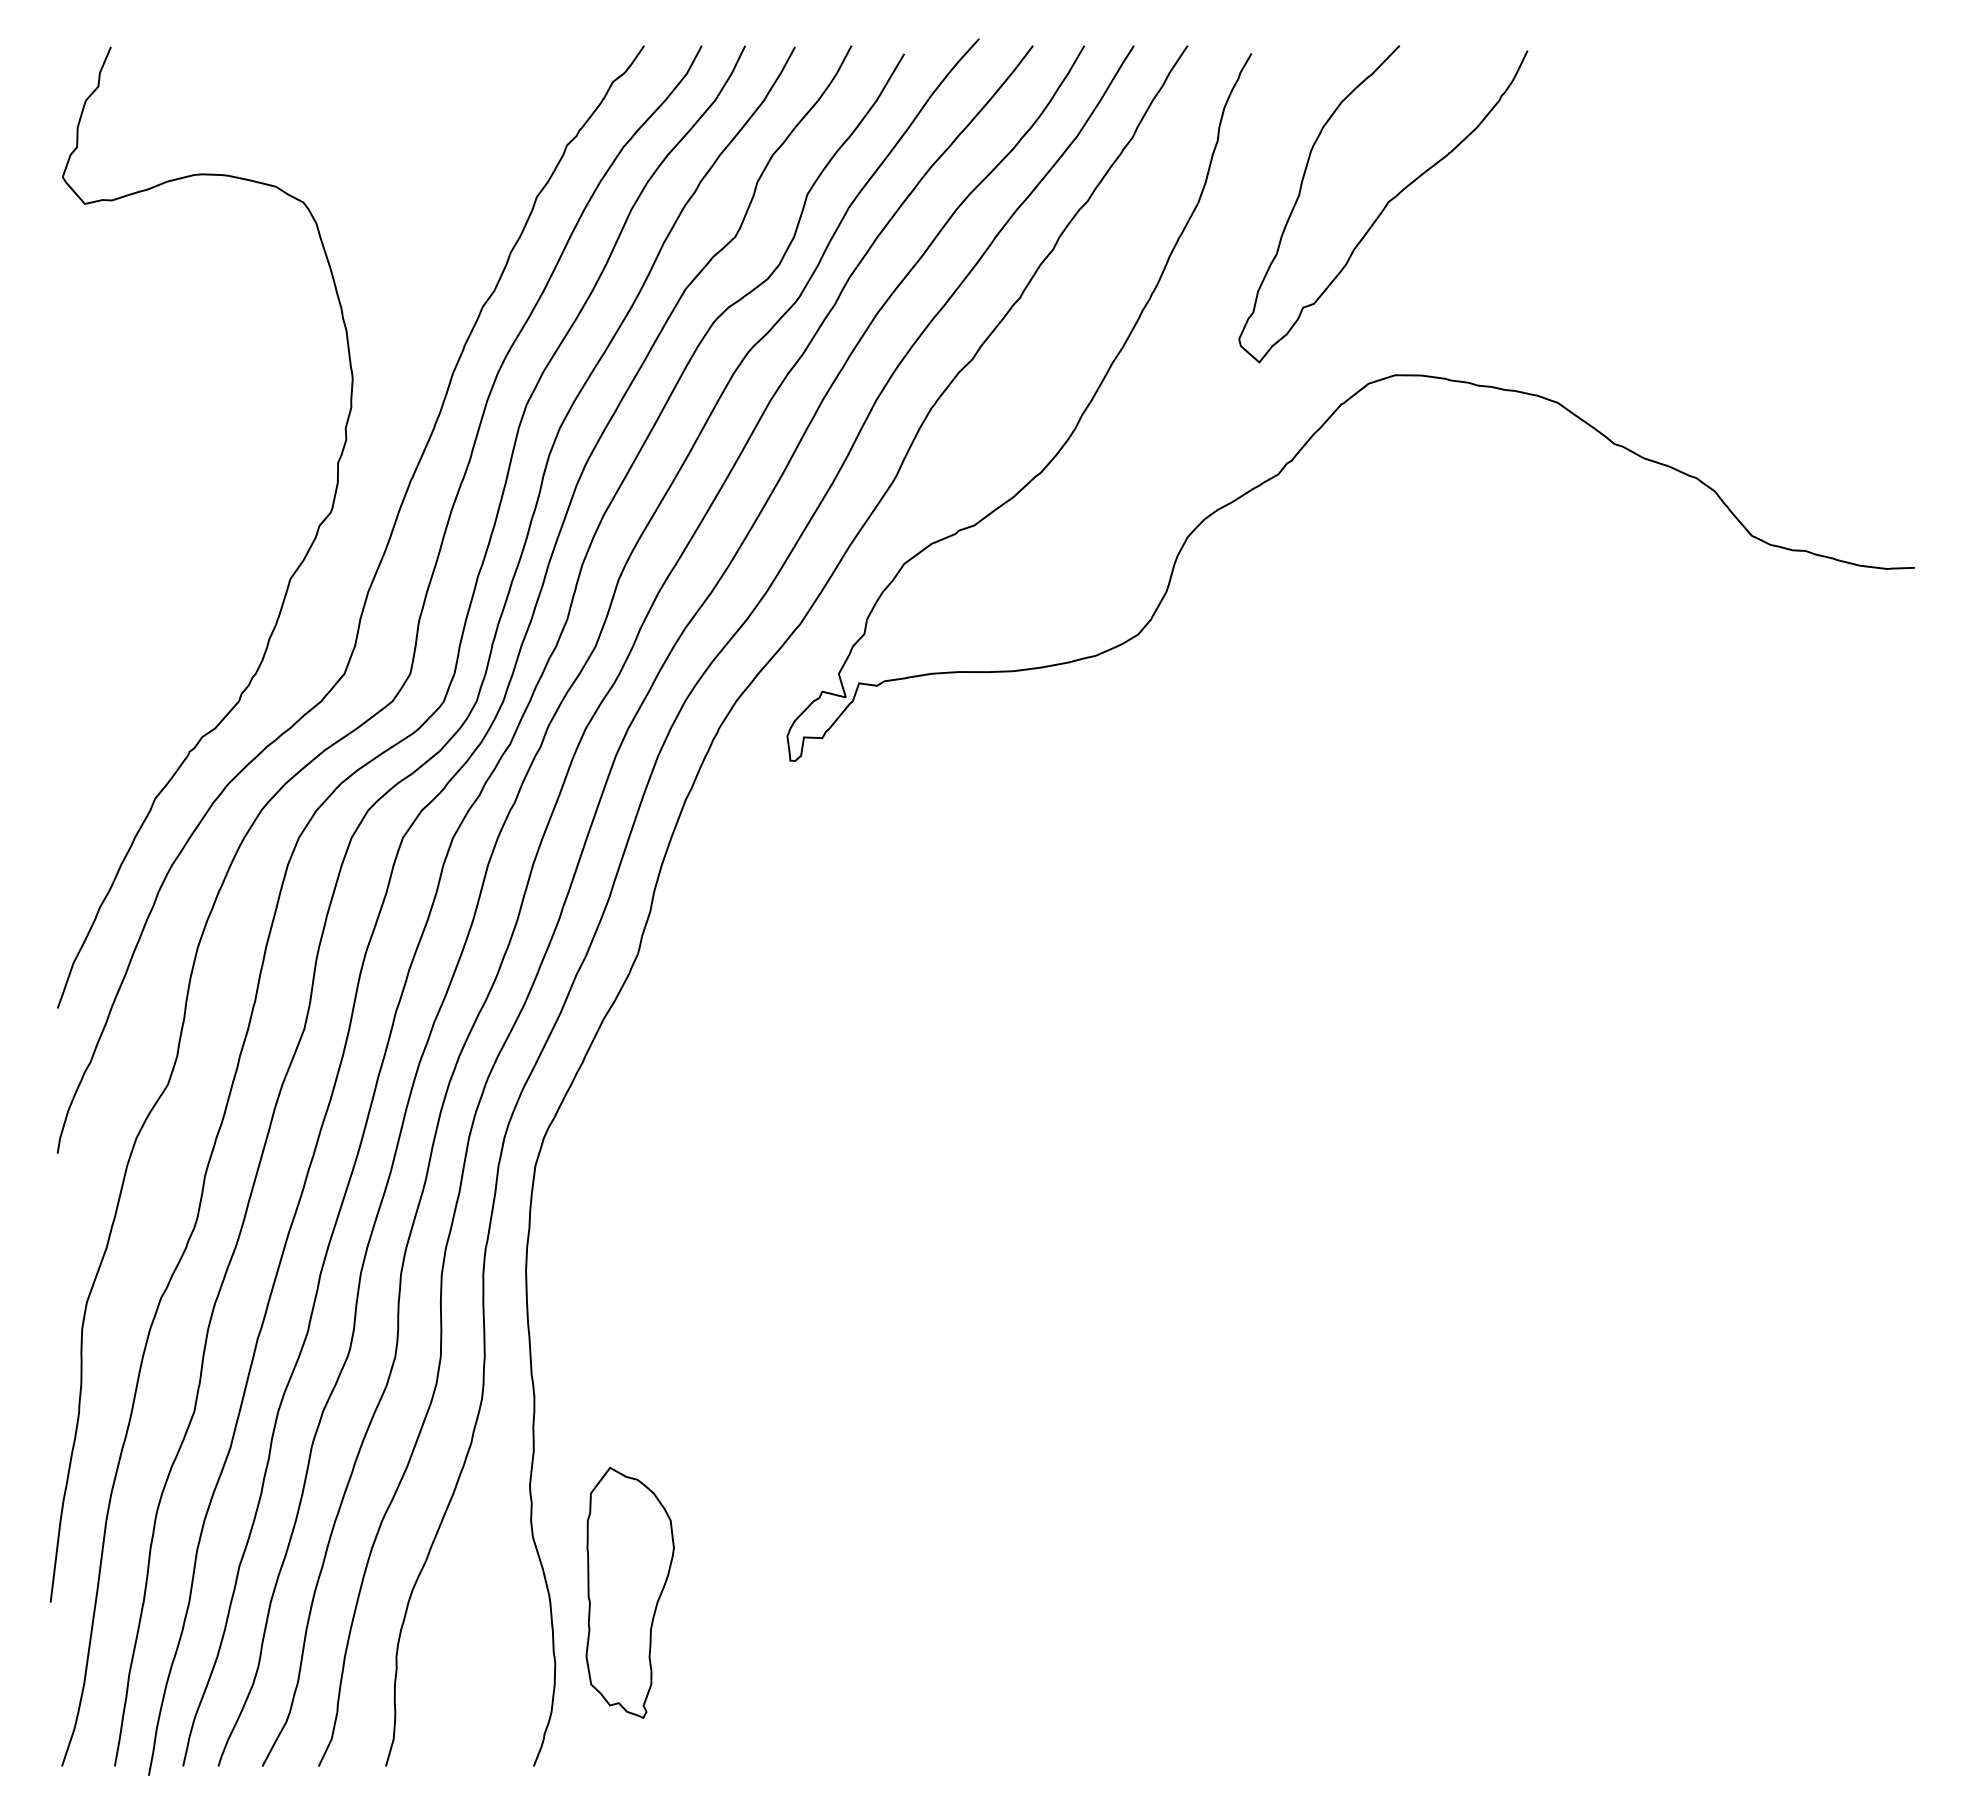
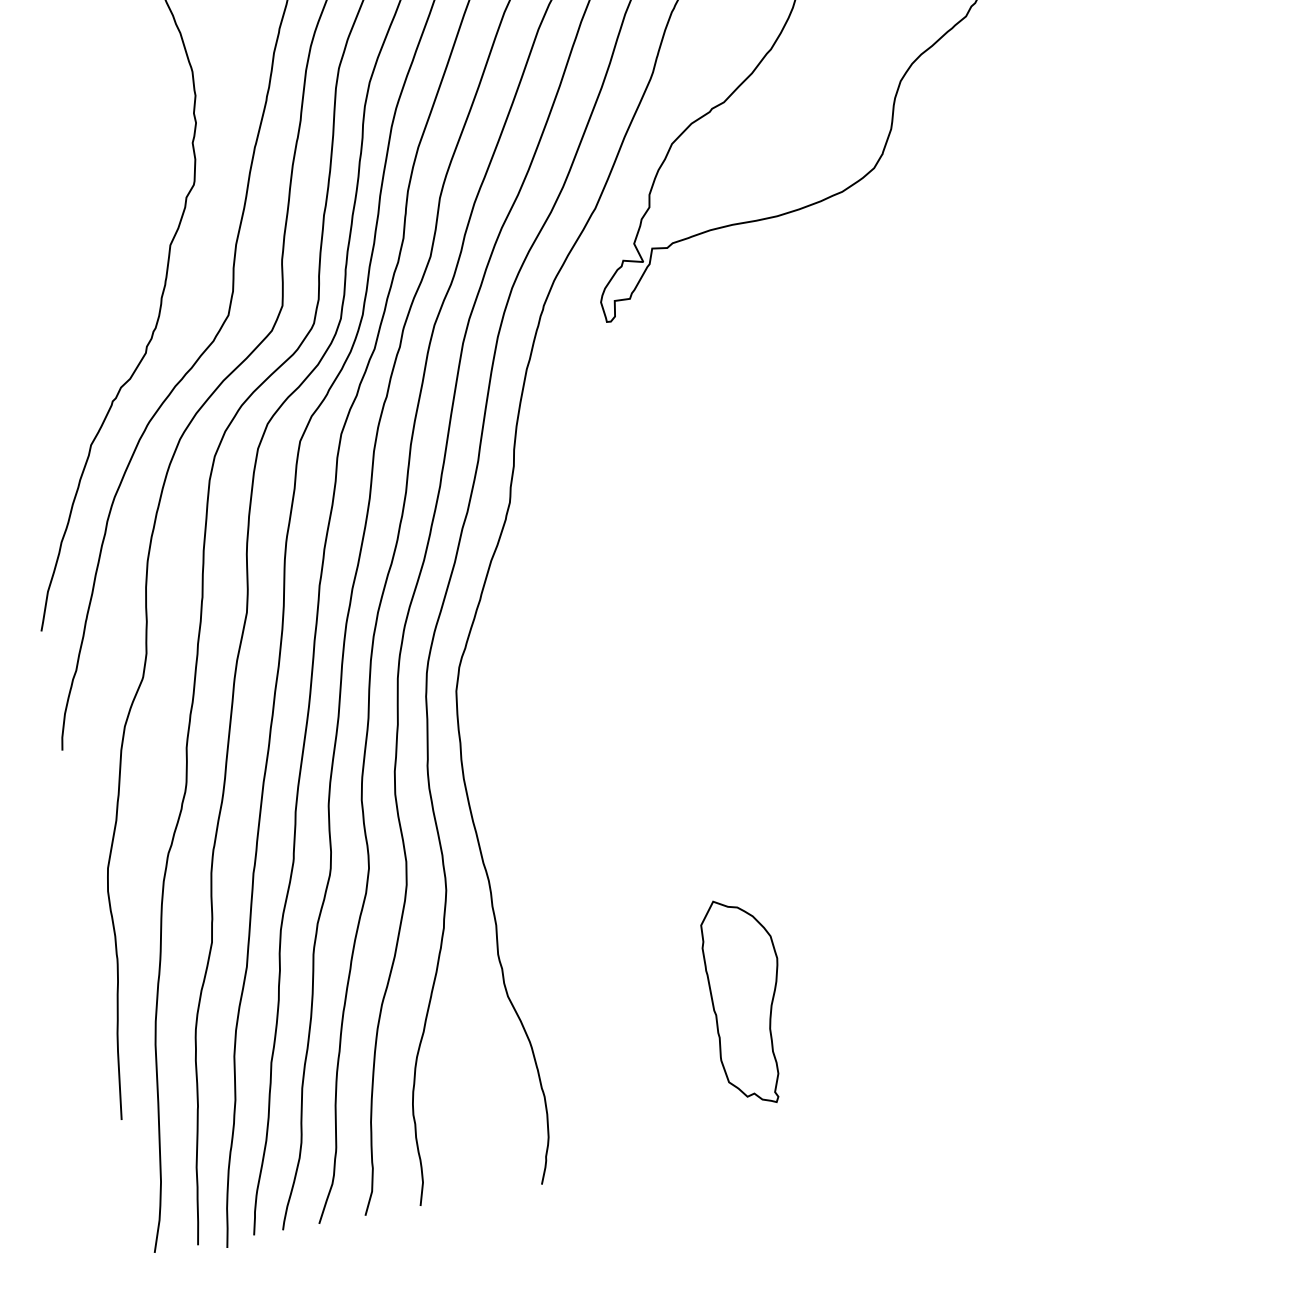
part: (629, 1592) -> (747, 1001), moved

